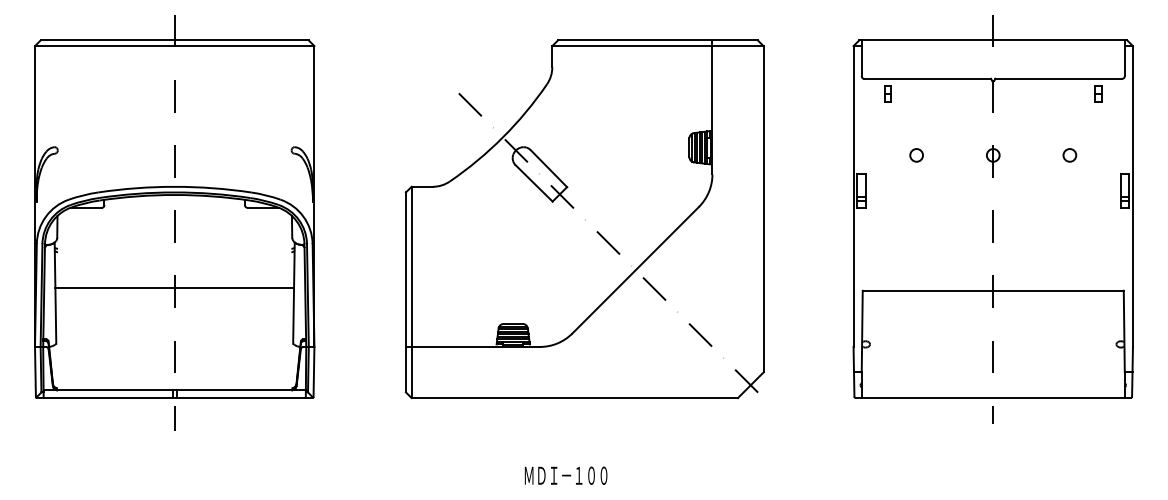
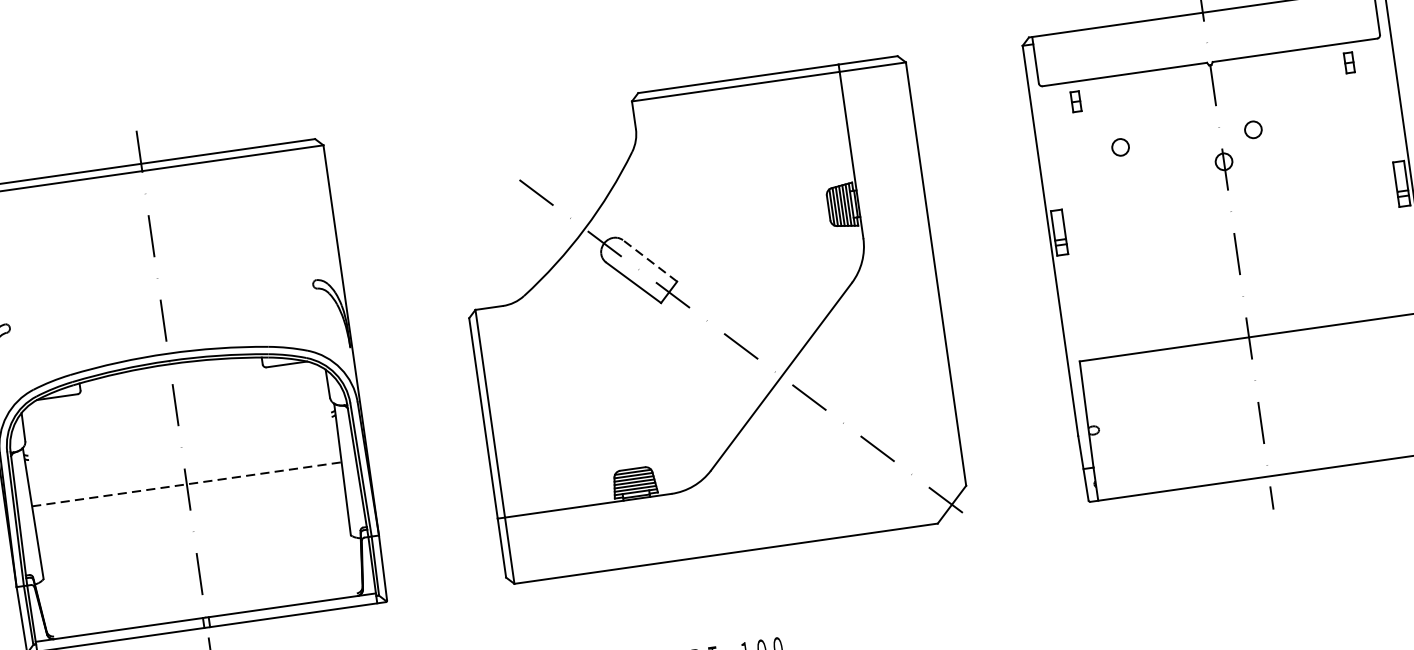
circle: (916, 155) -> (1120, 147), moved
circle: (1069, 155) -> (1252, 130), moved
line: (548, 168) -> (649, 260), solid -> dashed
line: (175, 287) -> (187, 484), solid -> dashed

